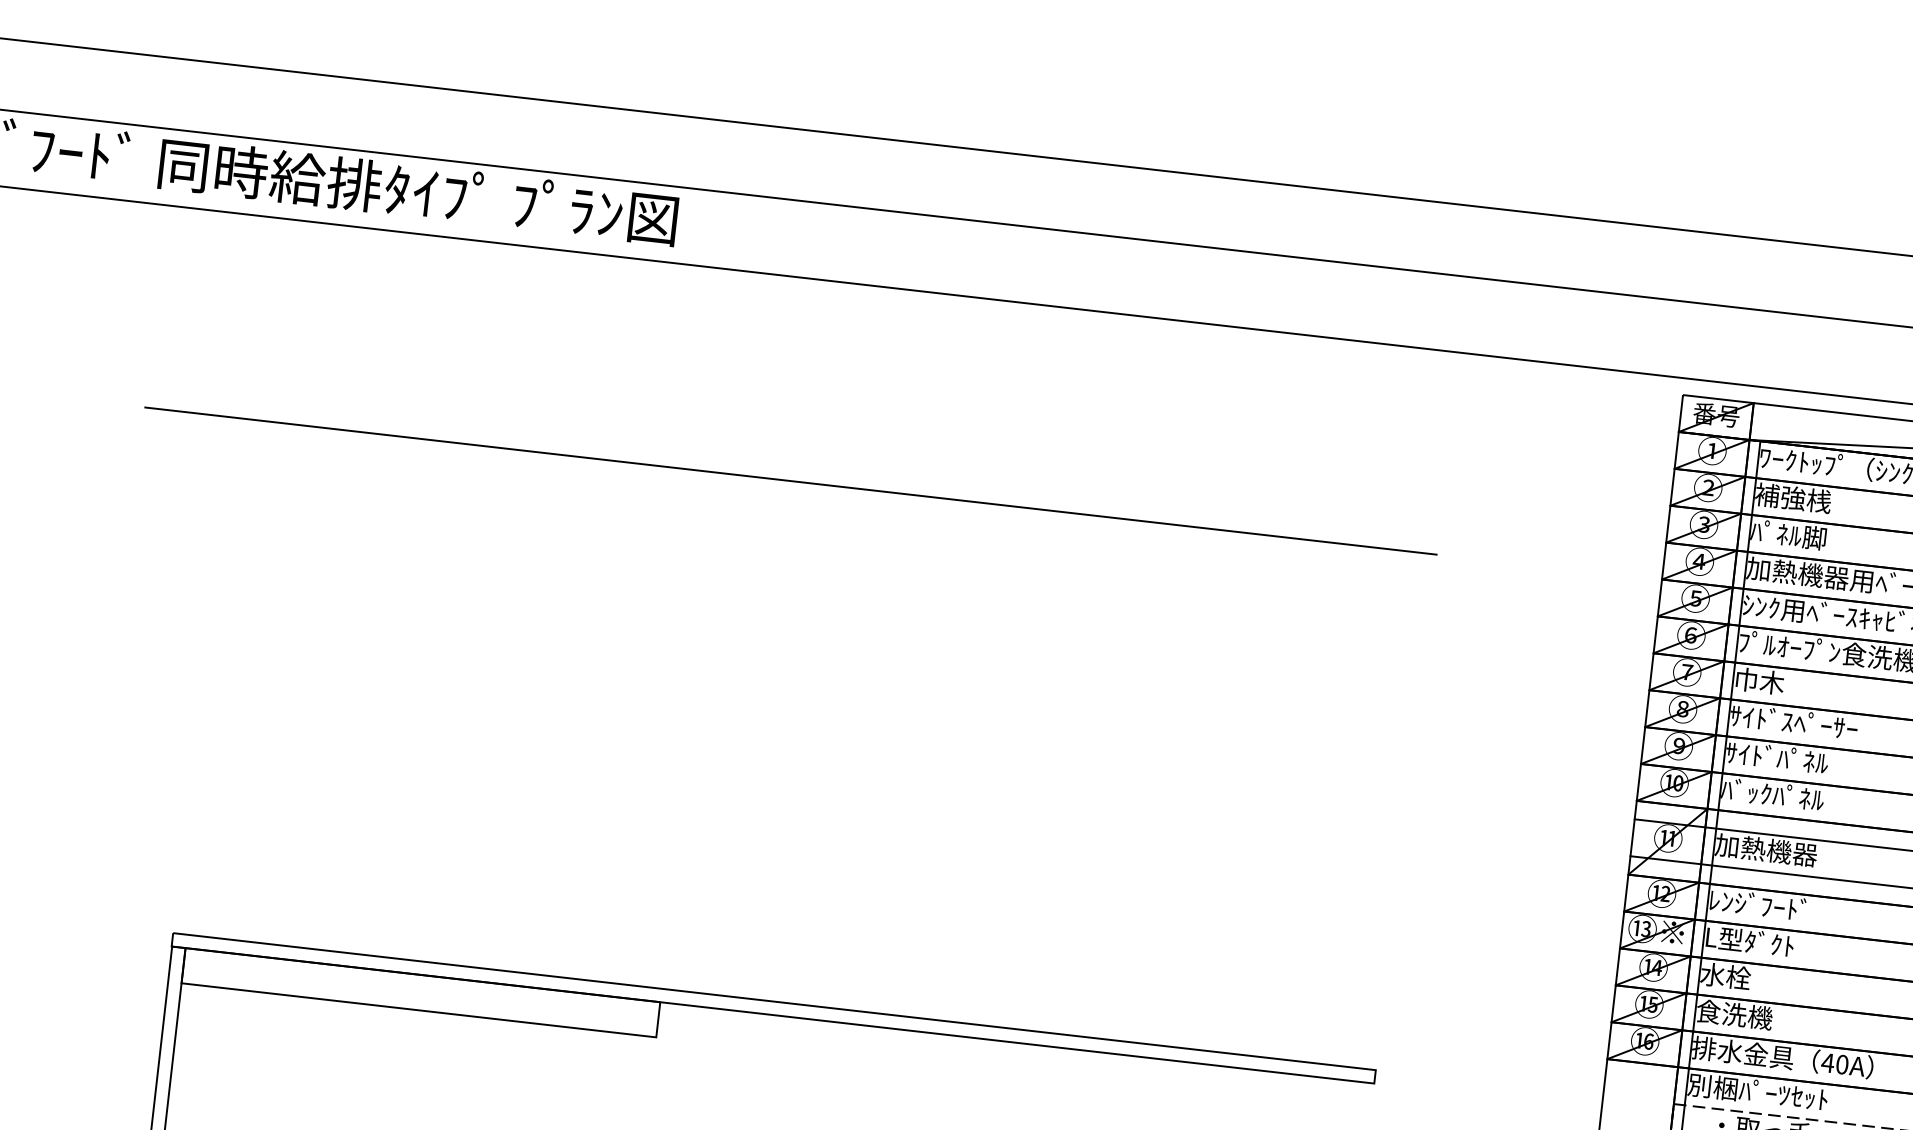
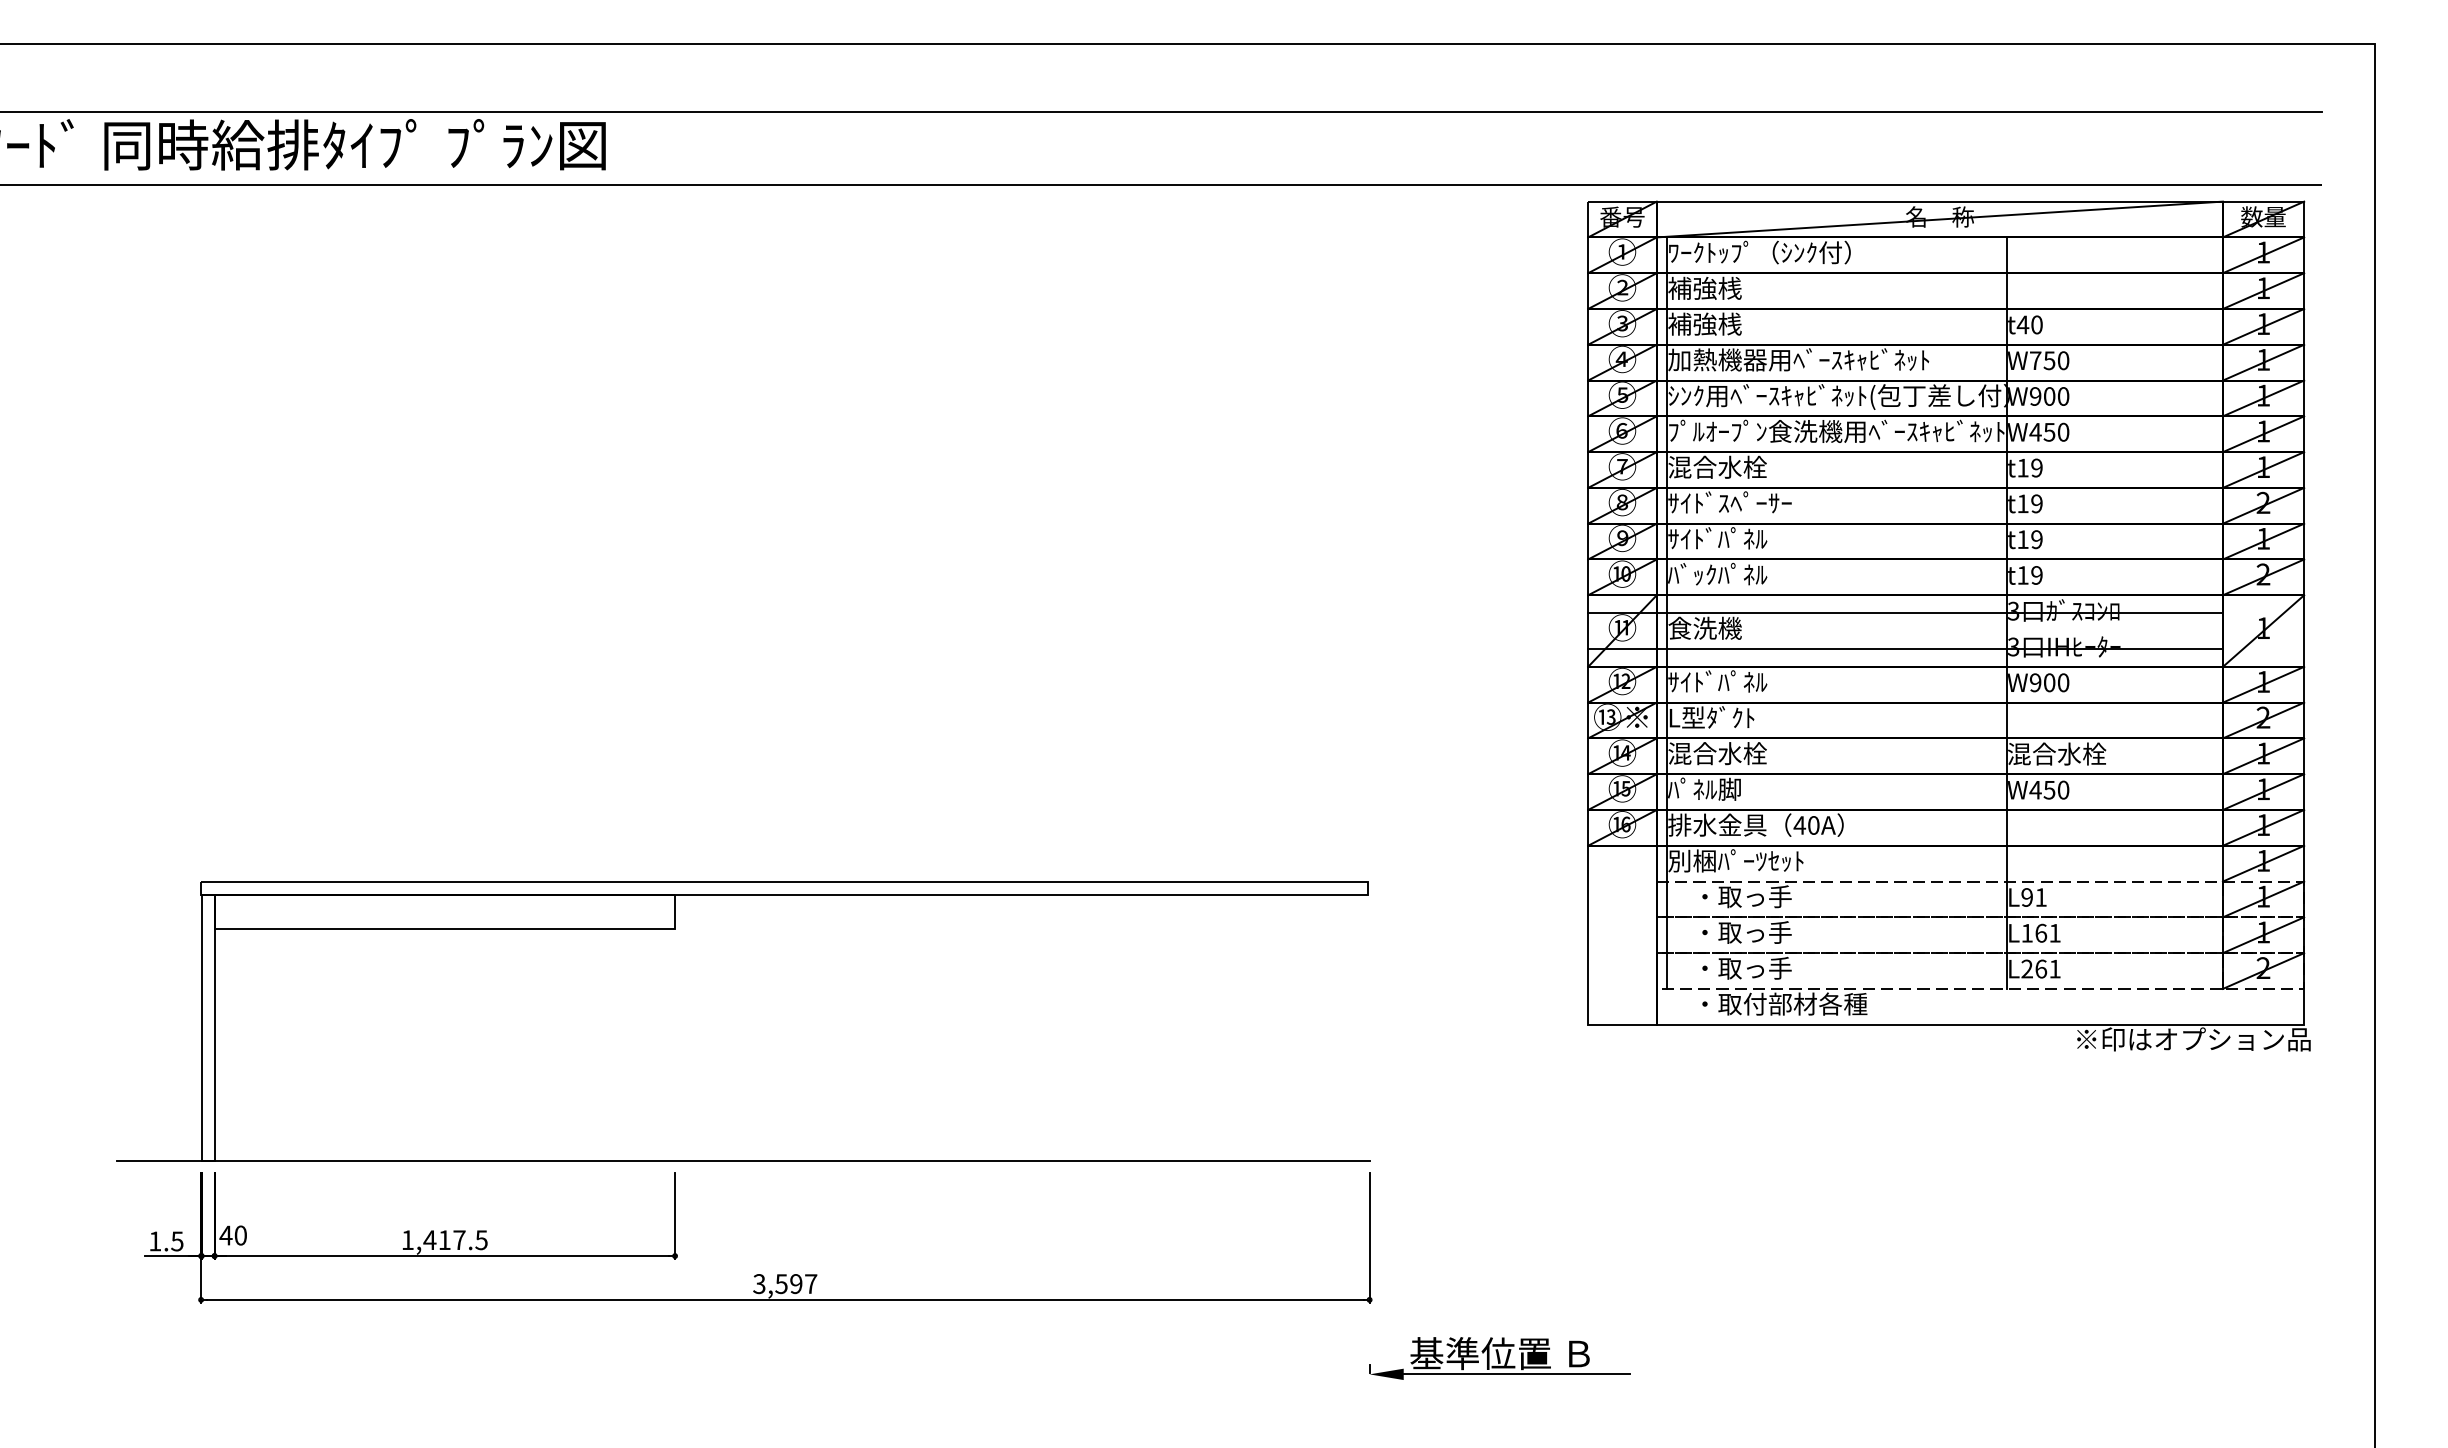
line: (791, 481) -> (743, 381), removed
text: (1788, 534) -> (1704, 323), ﾊﾟﾈﾙ脚 -> 補強桟
text: (1785, 683) -> (1717, 466), 巾木 -> 混合水栓
text: (1766, 849) -> (1717, 627), 加熱機器 -> 食洗機
text: (1759, 904) -> (1717, 681), ﾚﾝｼﾞﾌｰﾄﾞ -> ｻｲﾄﾞﾊﾟﾈﾙ
text: (1751, 979) -> (1717, 753), 水栓 -> 混合水栓
text: (1734, 1013) -> (1704, 788), 食洗機 -> ﾊﾟﾈﾙ脚

